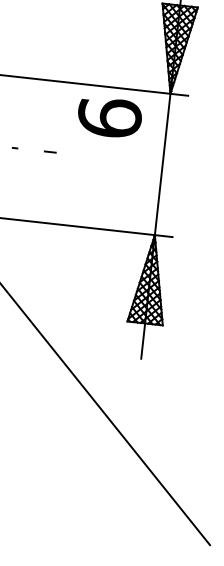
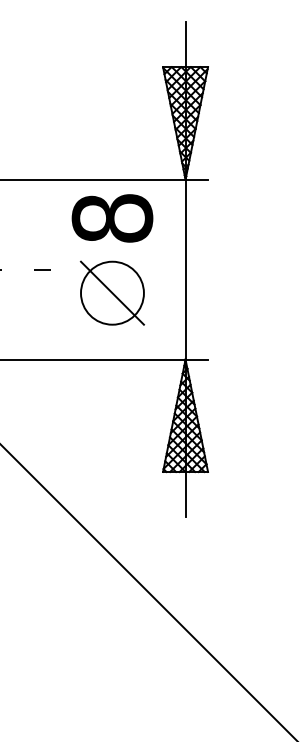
text: (109, 117) -> (112, 217), 6 -> 8
part: (103, 176) -> (112, 292), added

